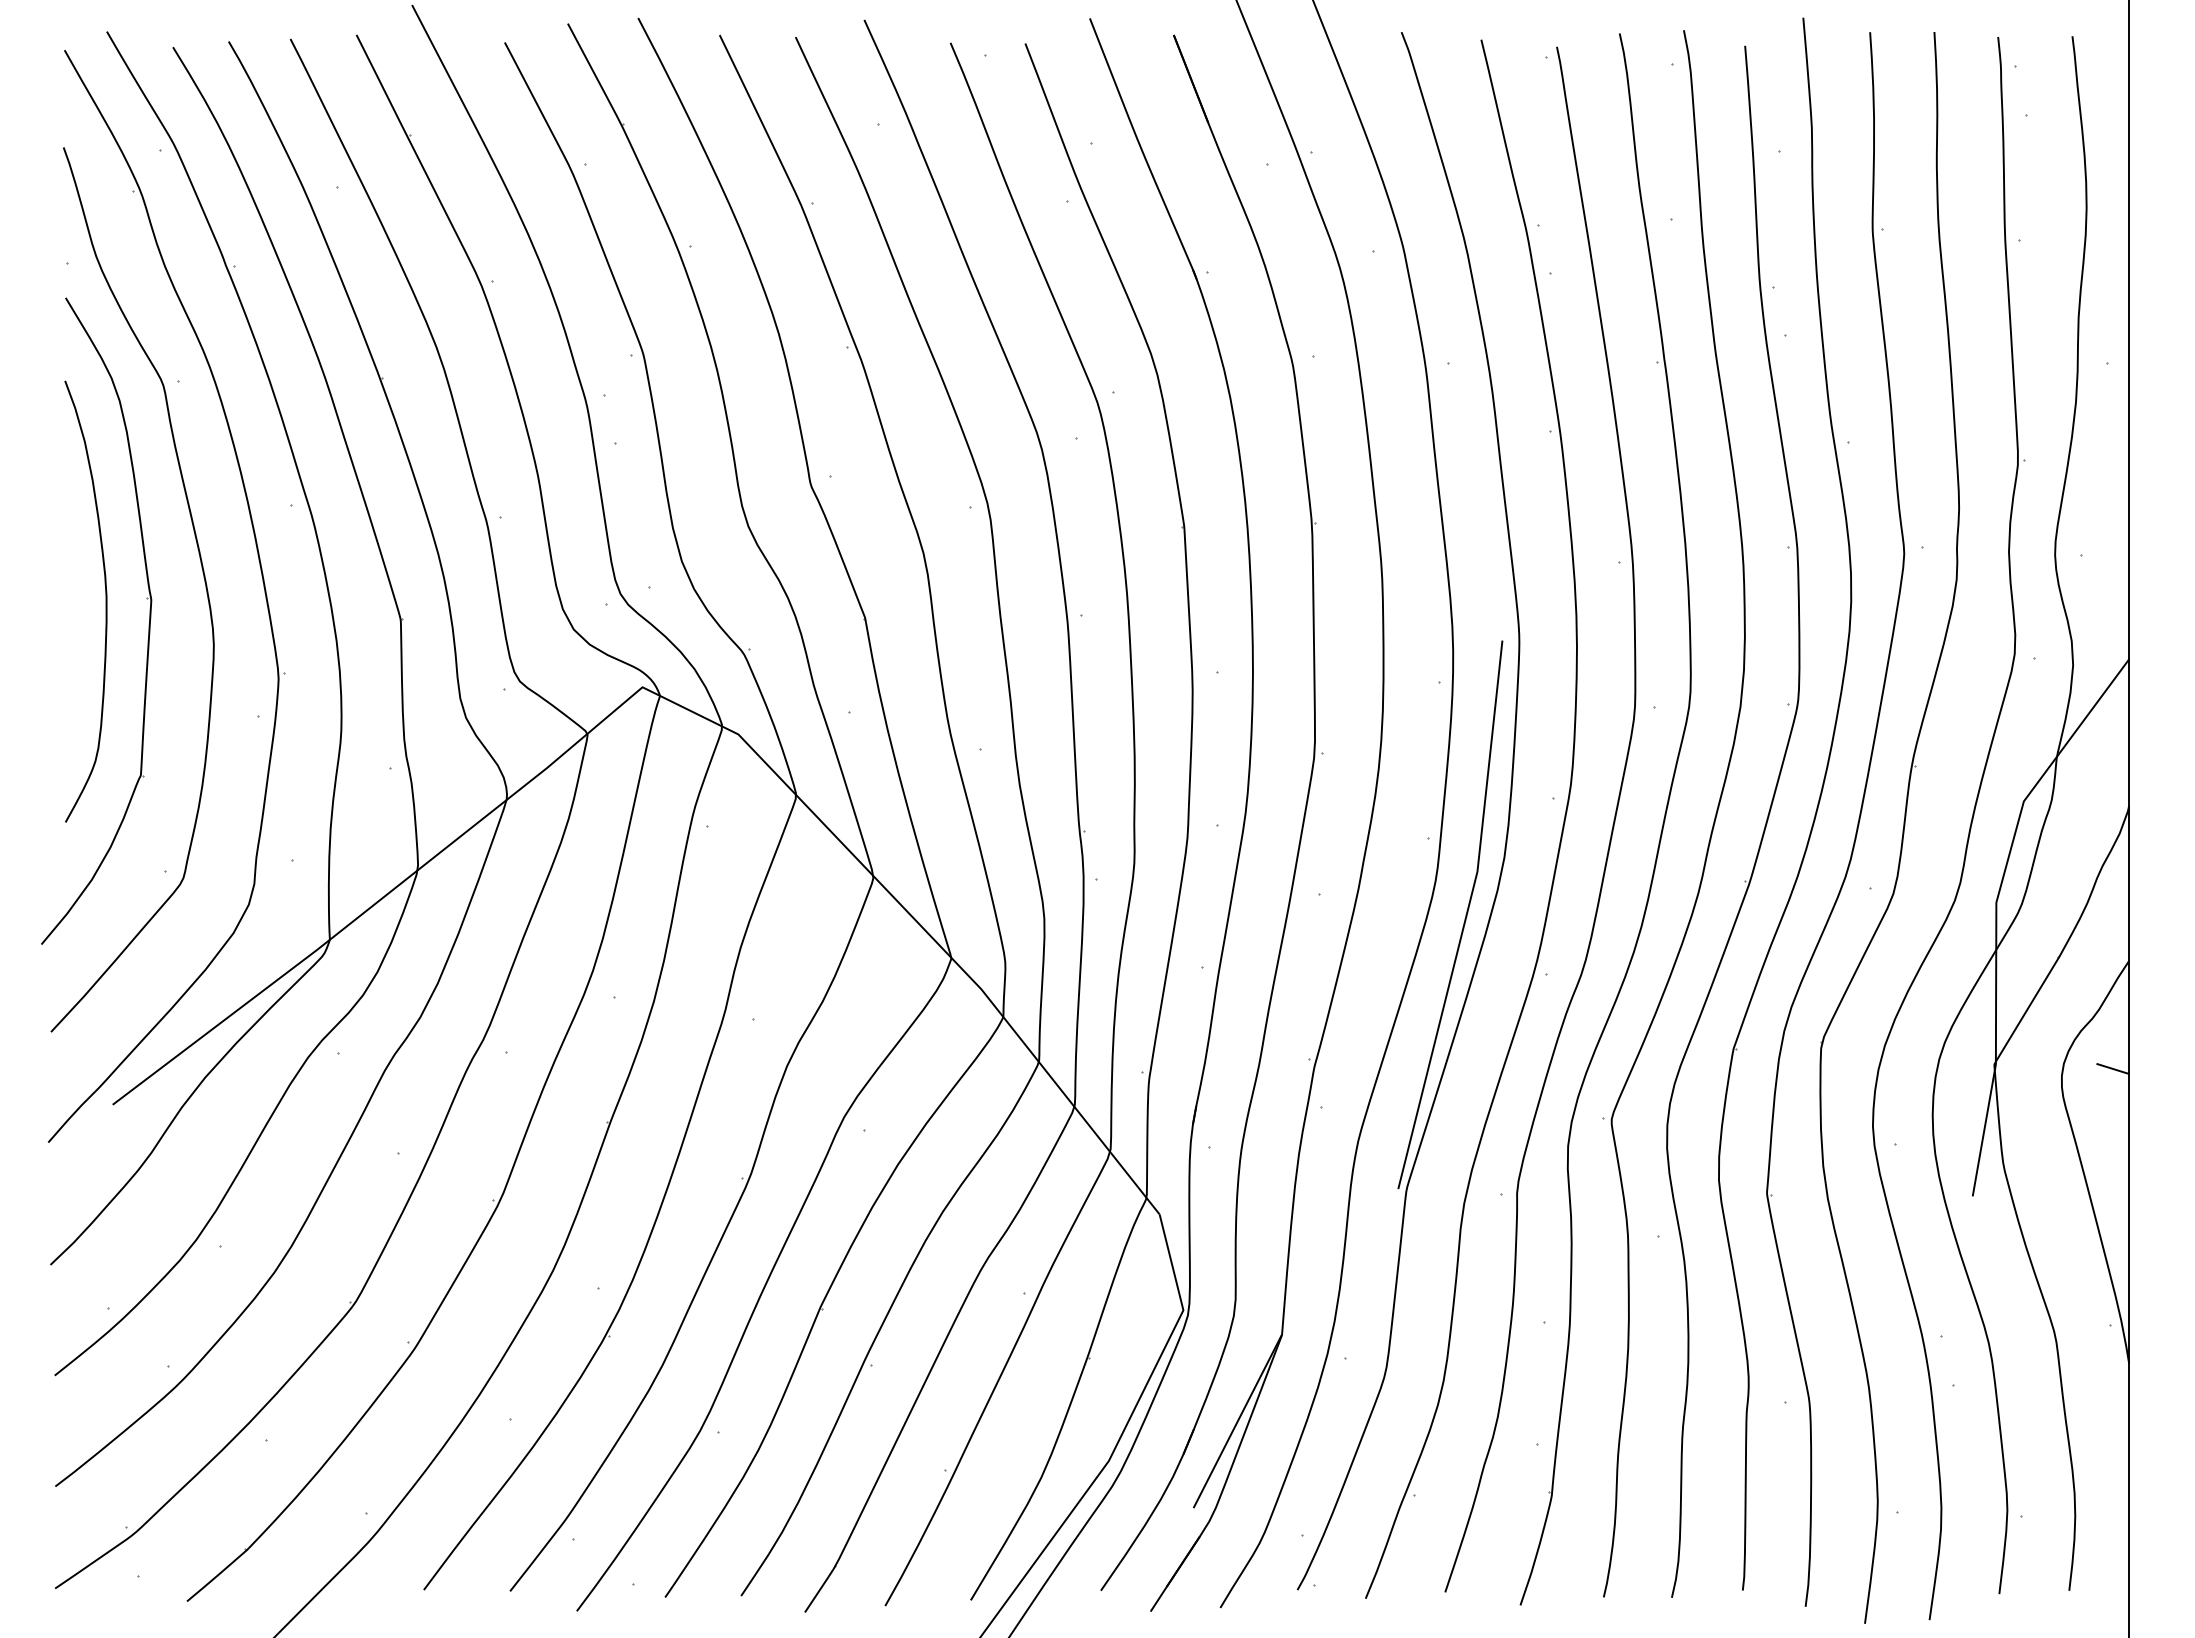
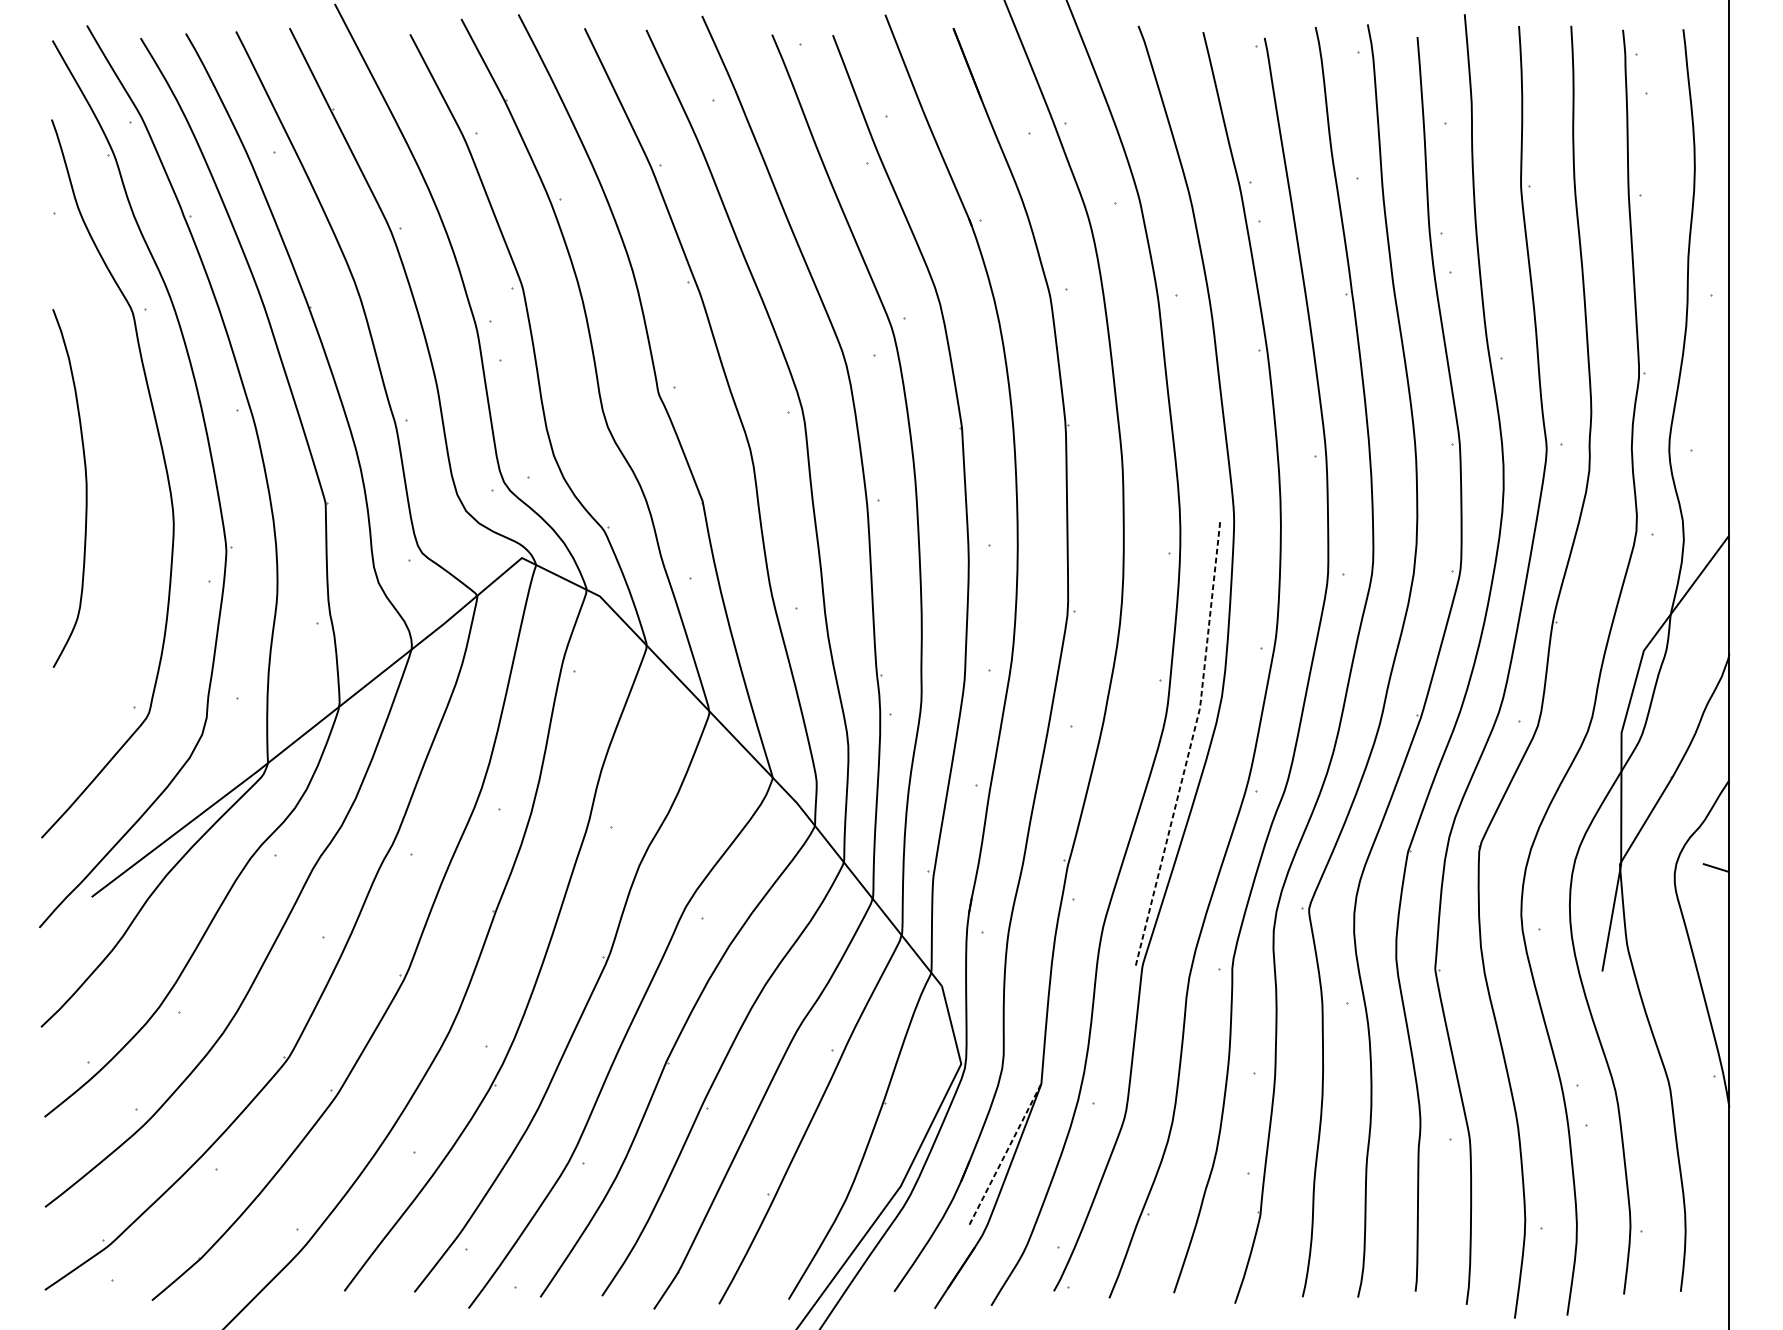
part: (148, 624) -> (120, 507), removed
line: (1466, 917) -> (1191, 745), solid -> dashed
line: (1237, 1421) -> (1005, 1154), solid -> dashed

